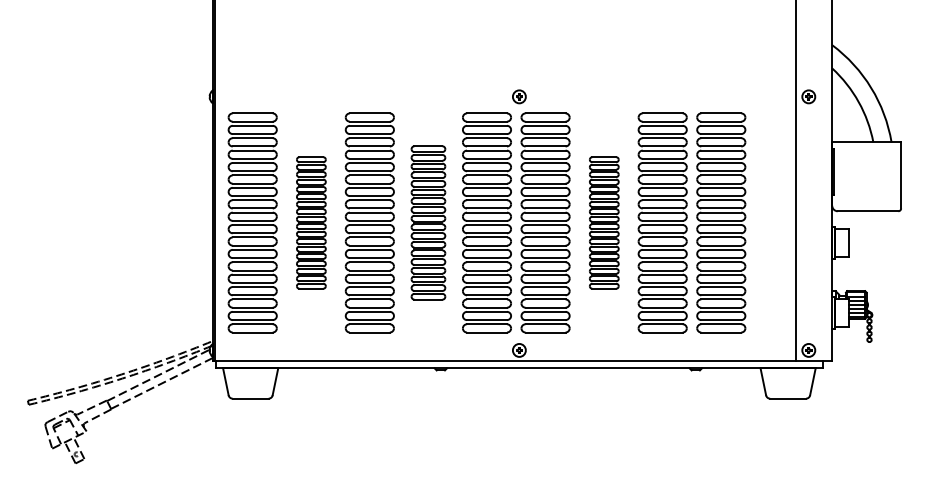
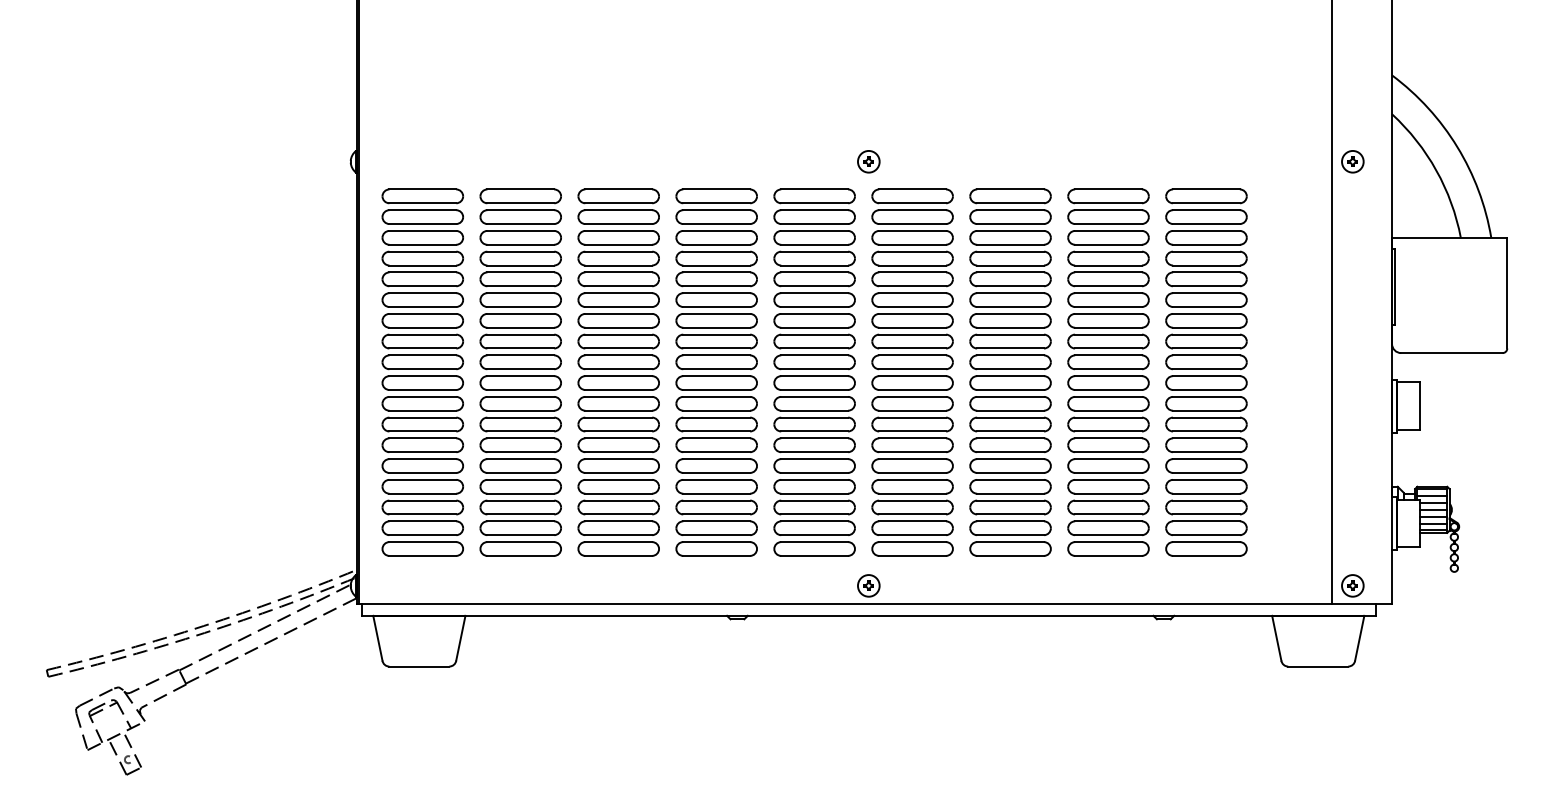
part: (311, 222) -> (521, 371), size x1.67
part: (428, 222) -> (716, 371), size x1.43
part: (604, 222) -> (1011, 371), size x1.67

